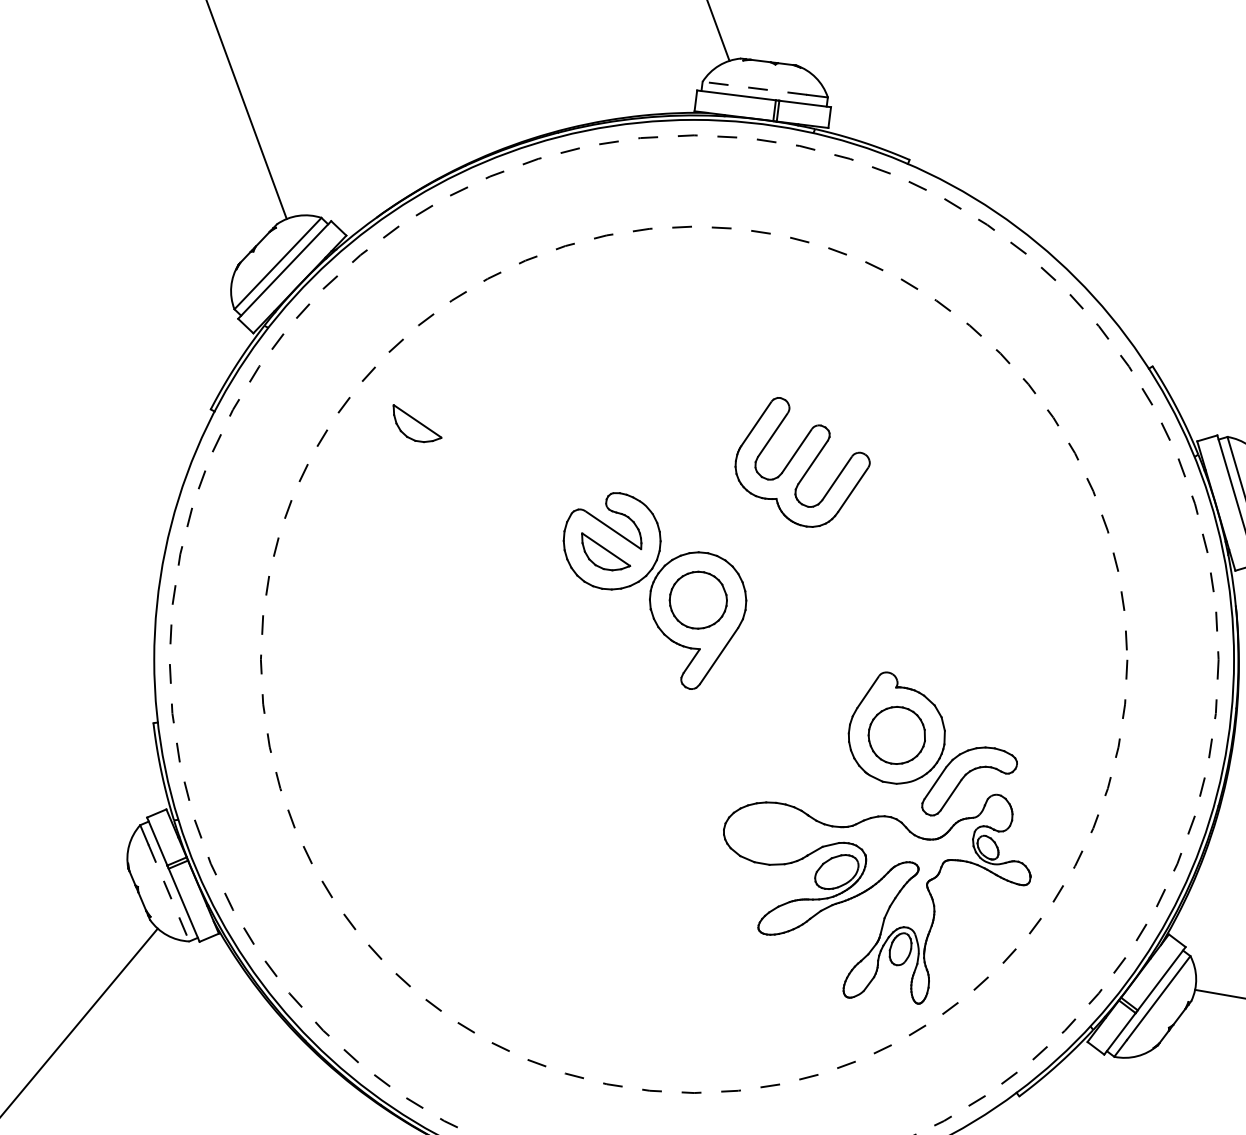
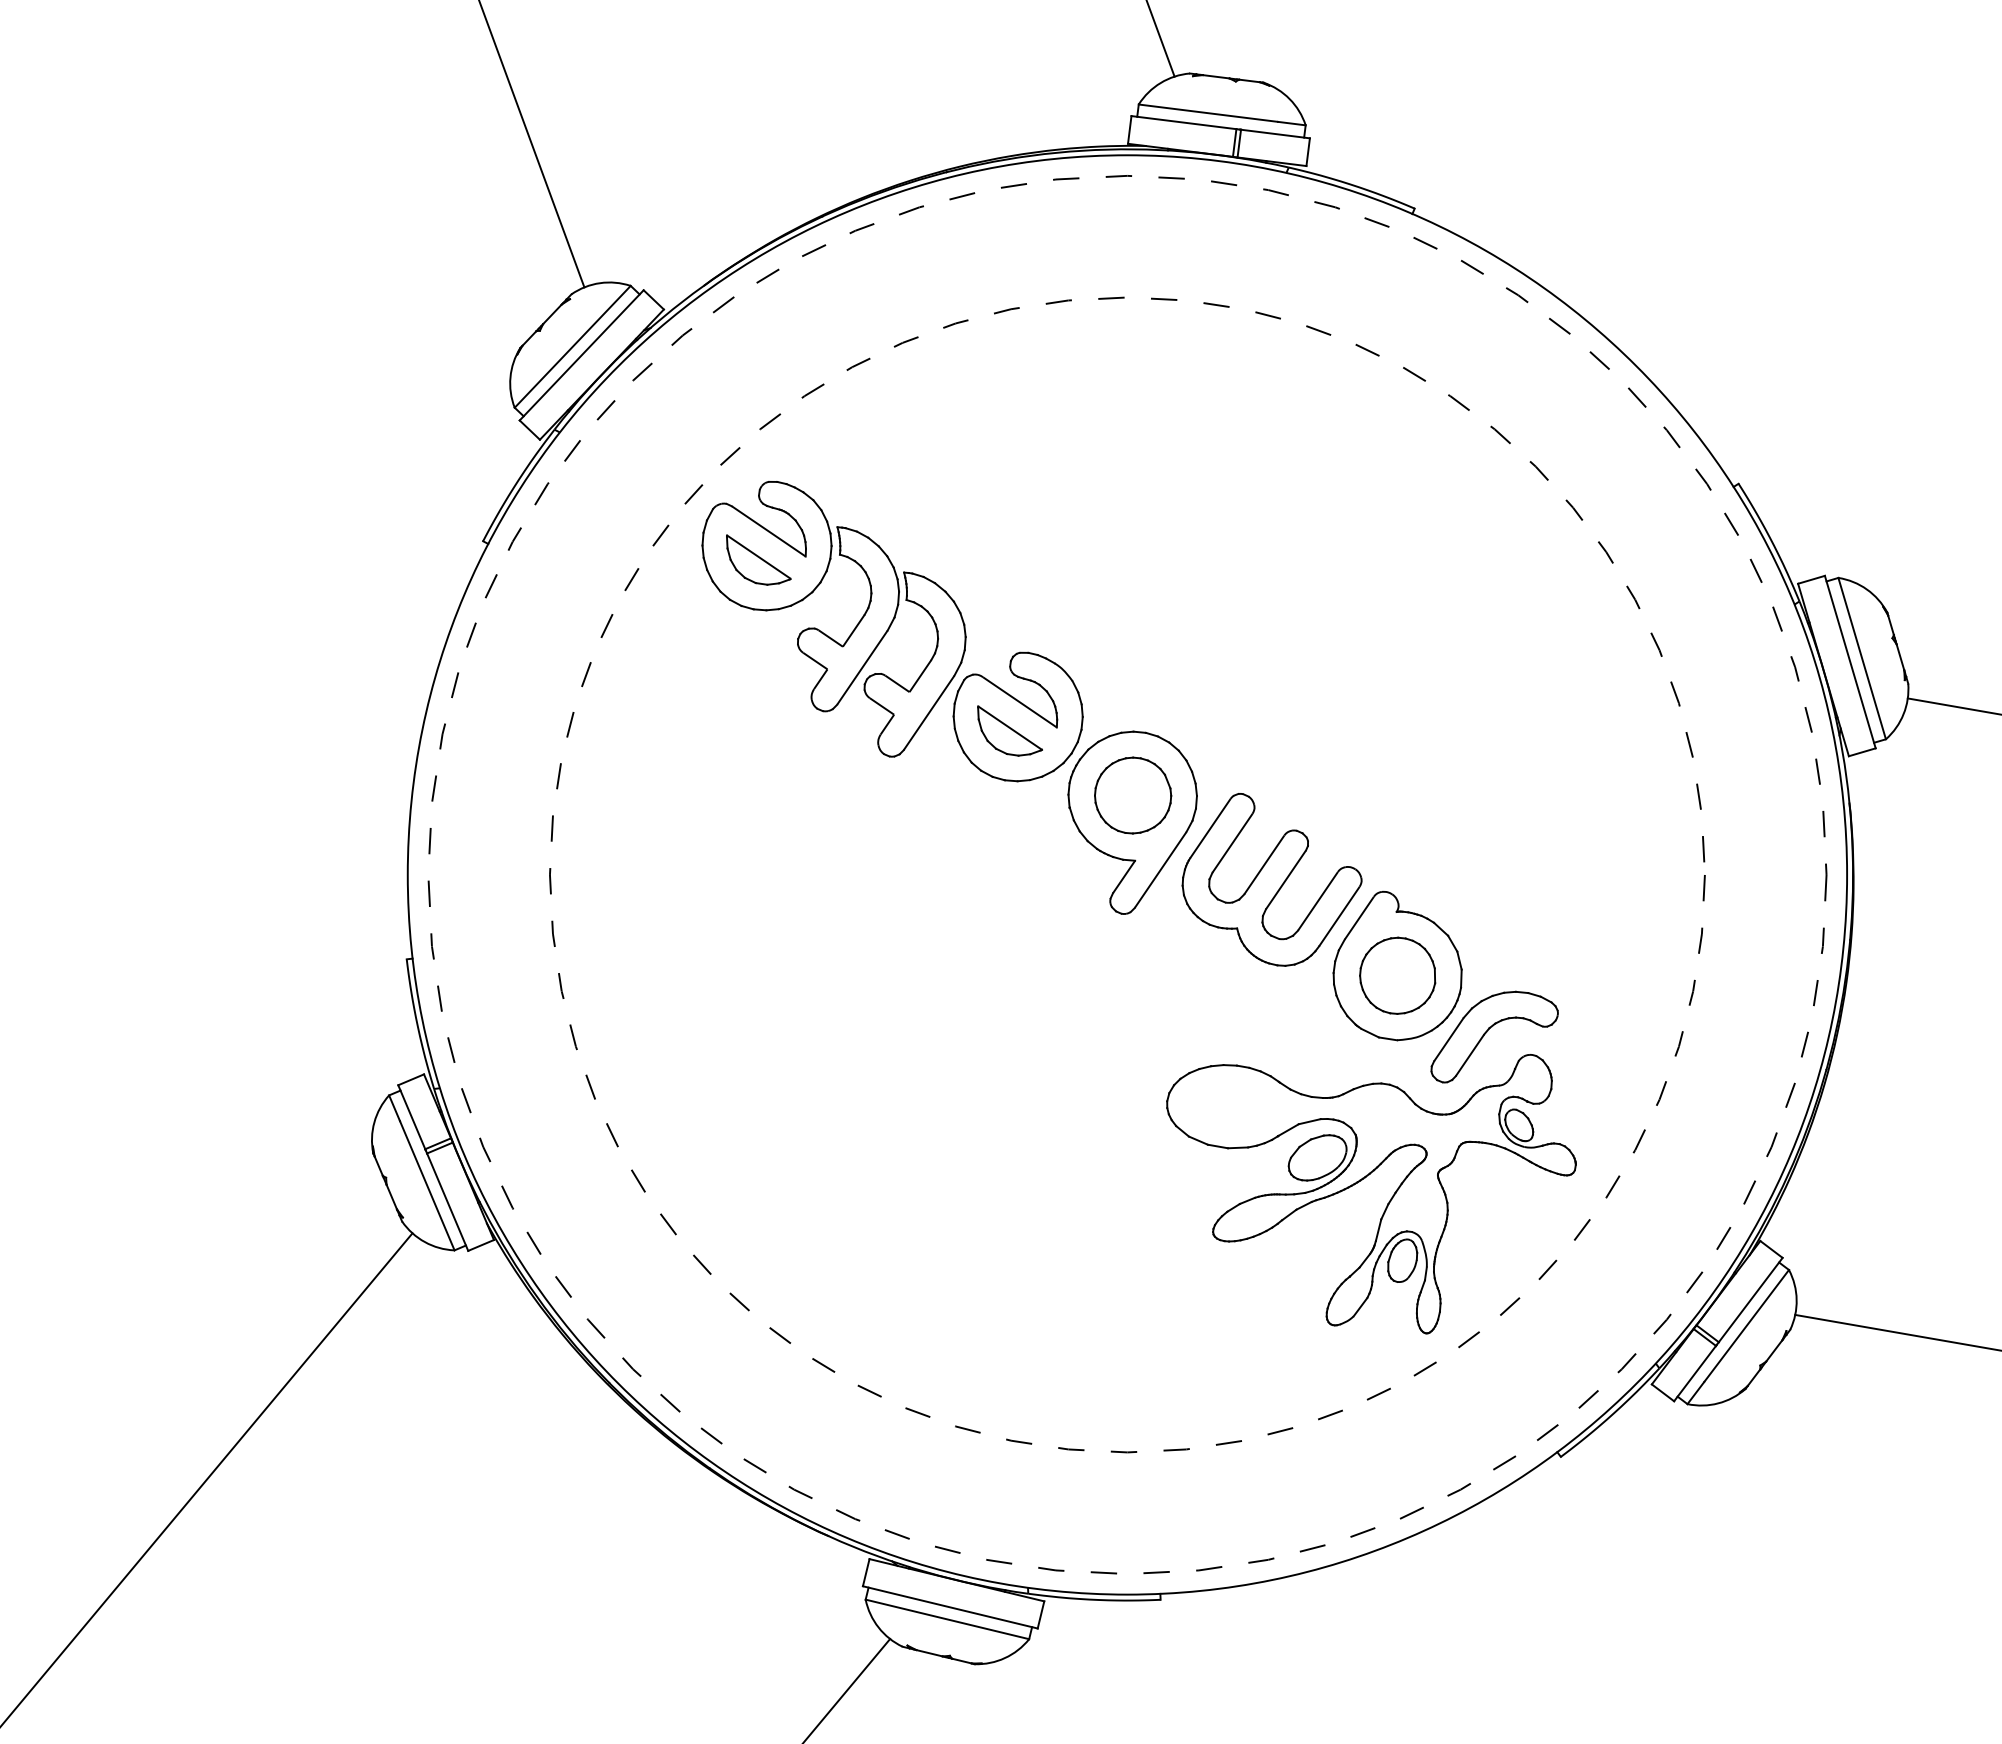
line: (754, 88) -> (1207, 113), dashed -> solid
part: (802, 462) -> (1271, 879), moved
part: (467, 478) -> (825, 633), added
line: (169, 893) -> (427, 1186), dashed -> solid

